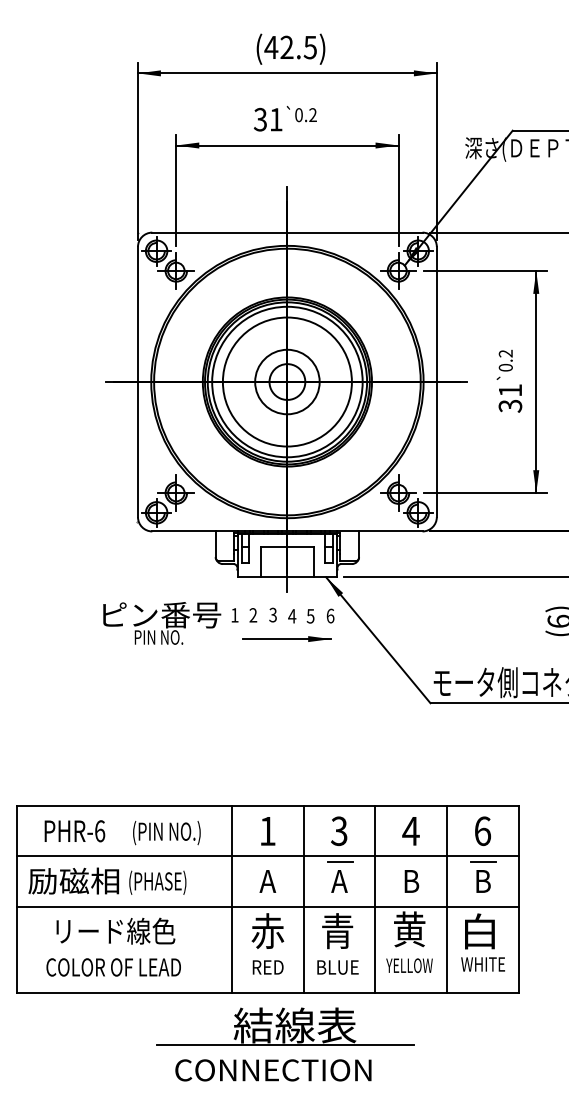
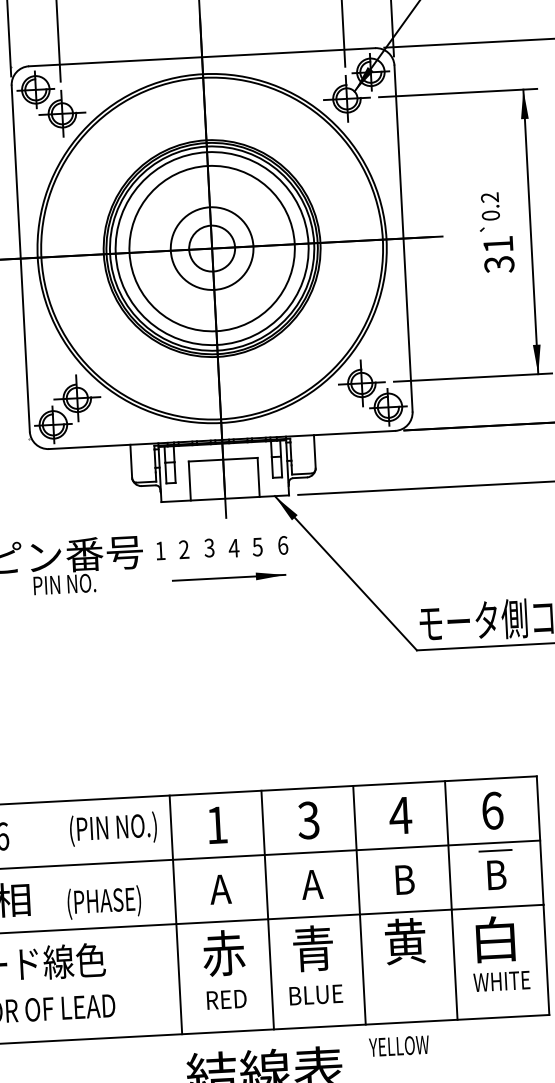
text: (166, 833) -> (112, 829), moved
line: (339, 862) -> (311, 860), removed
text: (157, 882) -> (103, 902), moved
text: (409, 965) -> (399, 1045), moved

